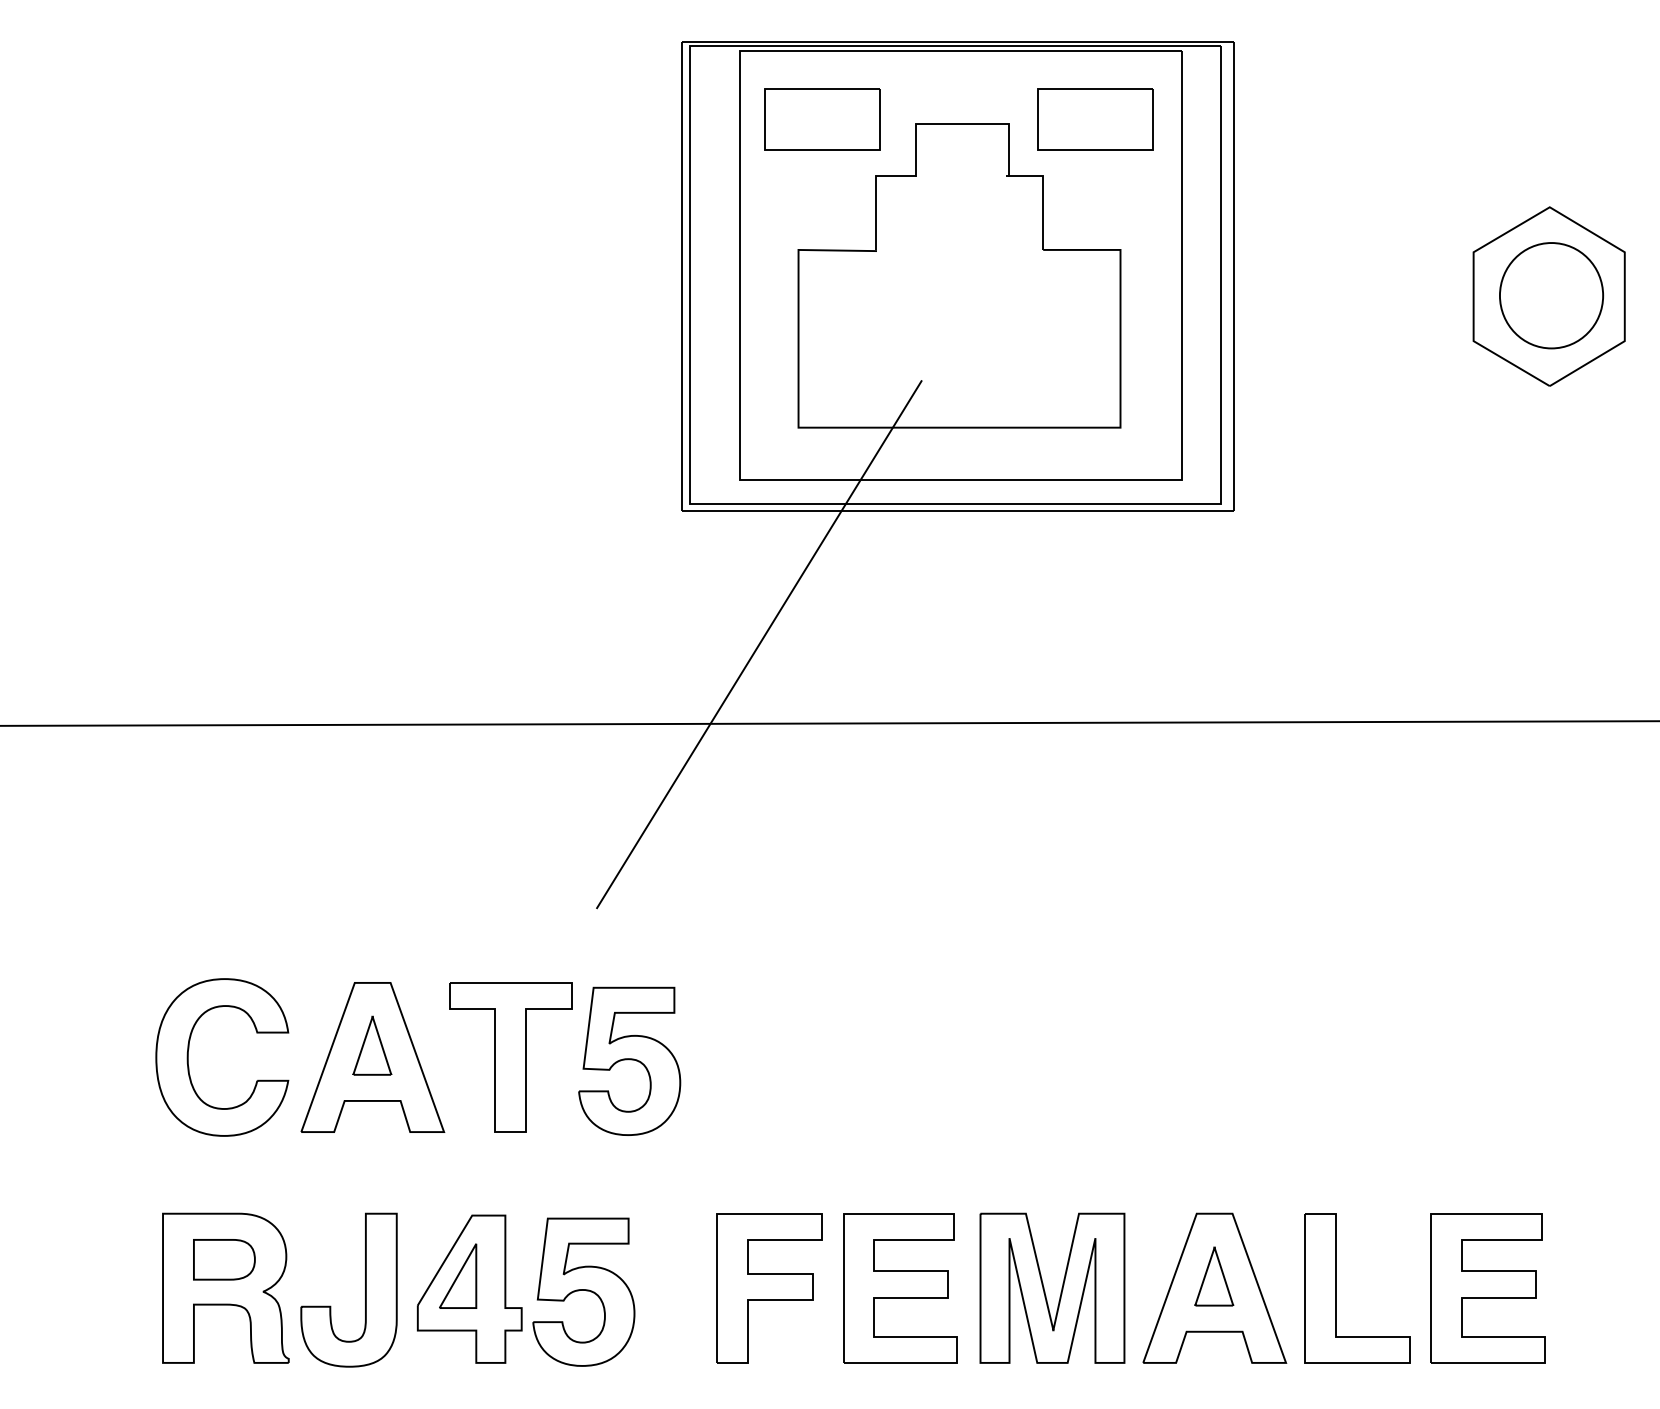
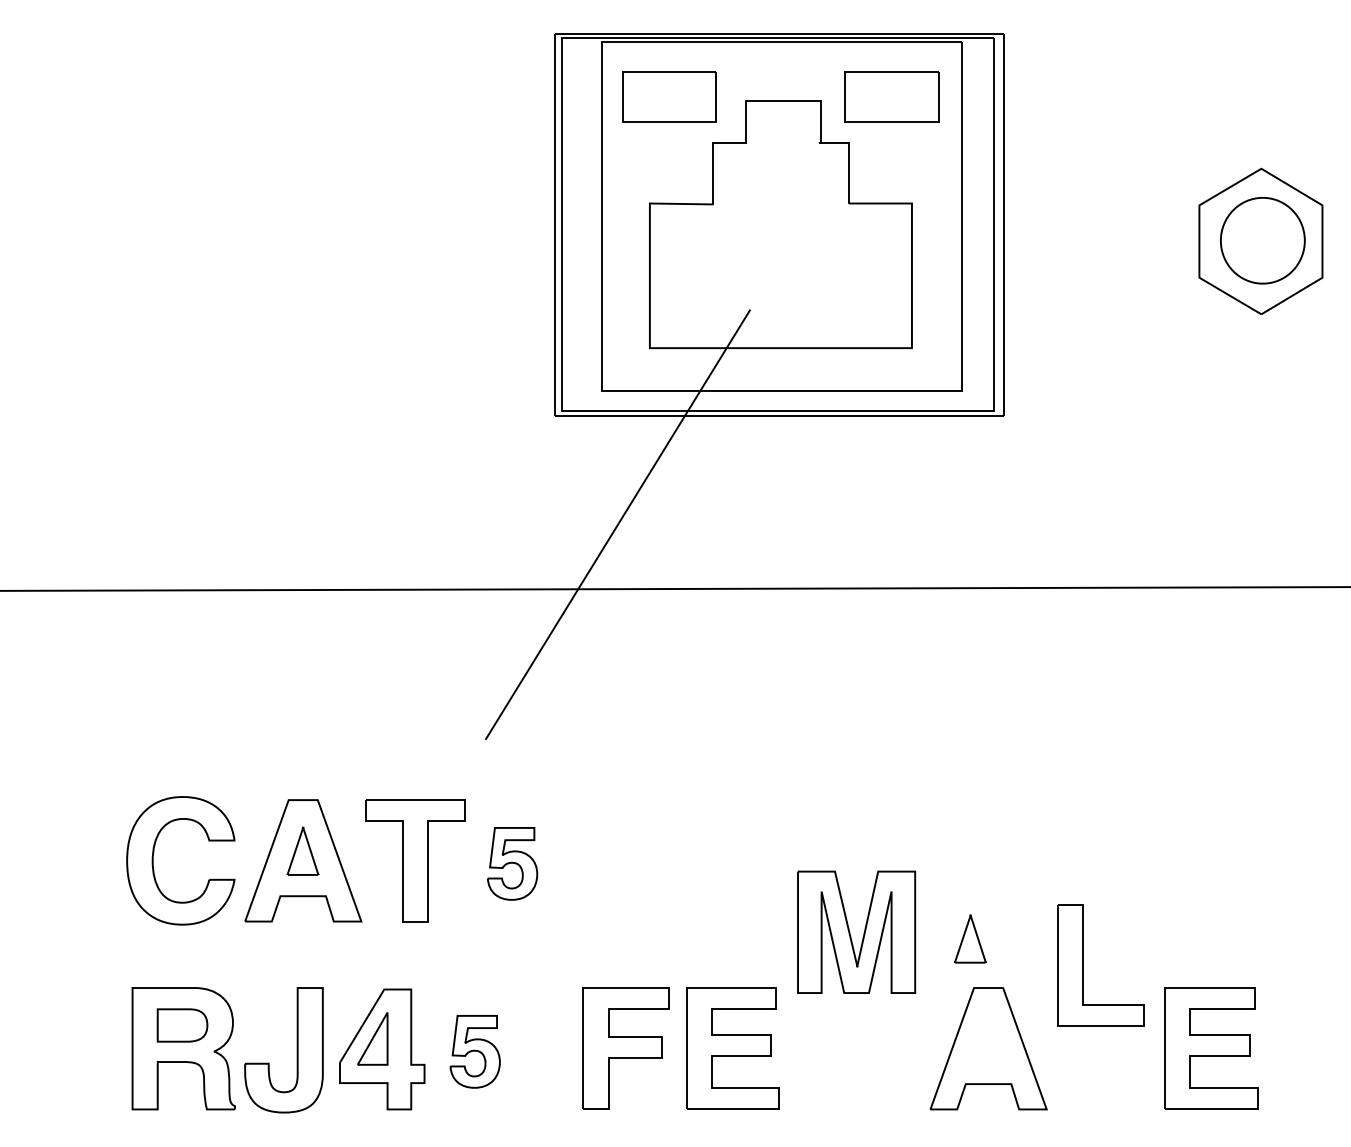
part: (629, 1060) -> (512, 863), size x0.6
part: (1214, 1276) -> (970, 938), moved
part: (1044, 1287) -> (850, 931), moved
part: (1336, 1288) -> (1083, 965), moved
part: (583, 1291) -> (474, 1051), size x0.6

